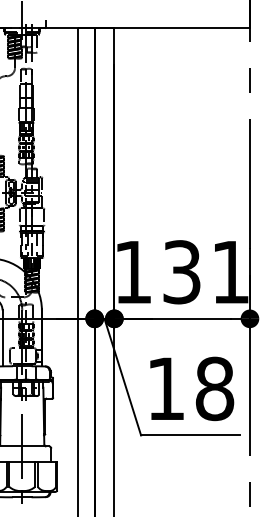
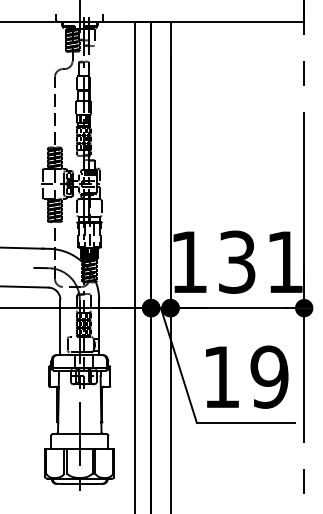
text: (214, 388) -> (269, 376), 18 -> 19

